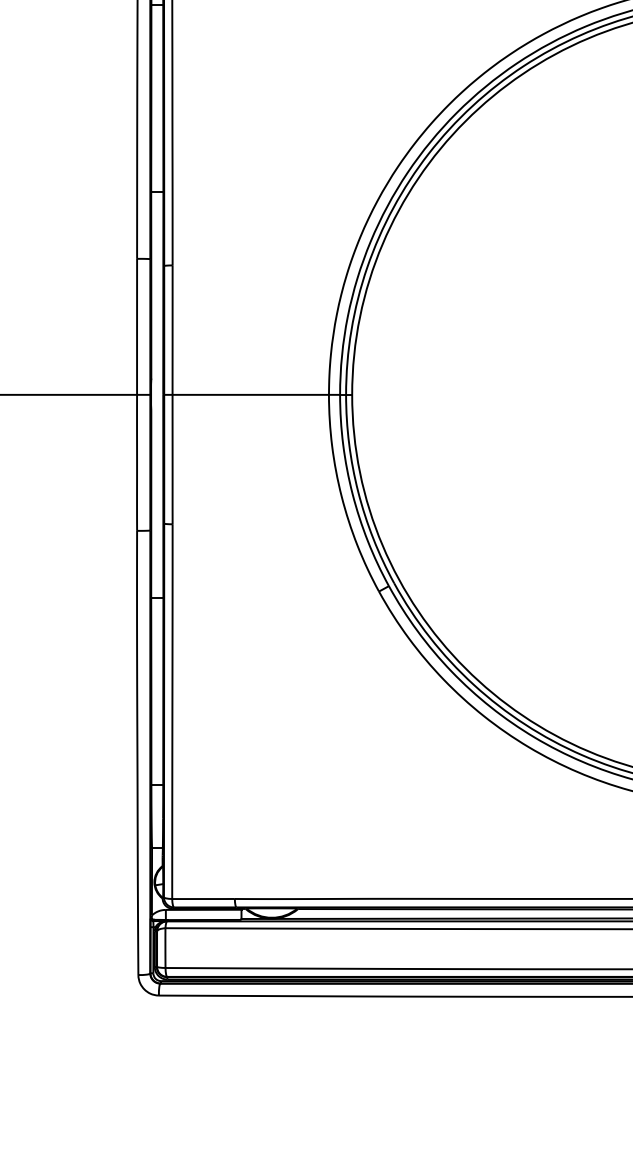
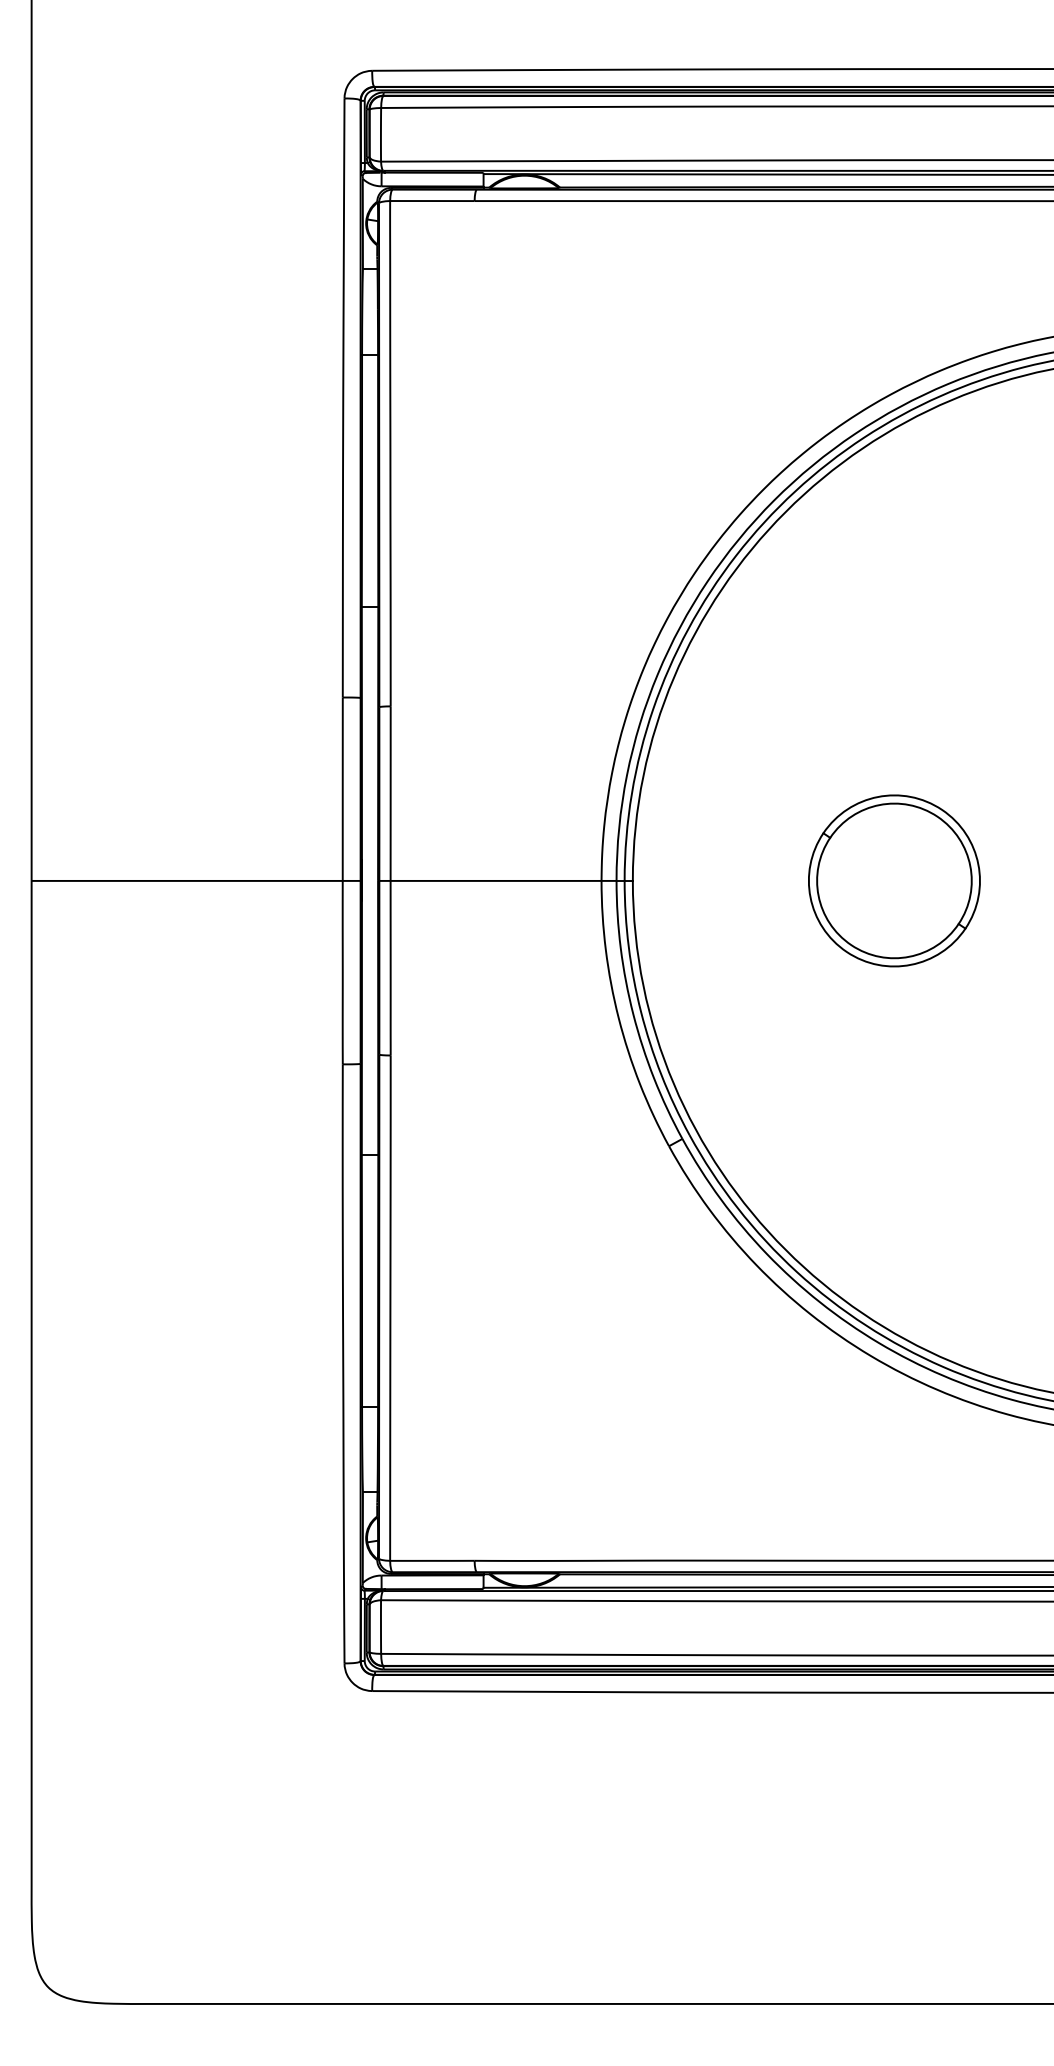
part: (546, 394) -> (894, 880), added

